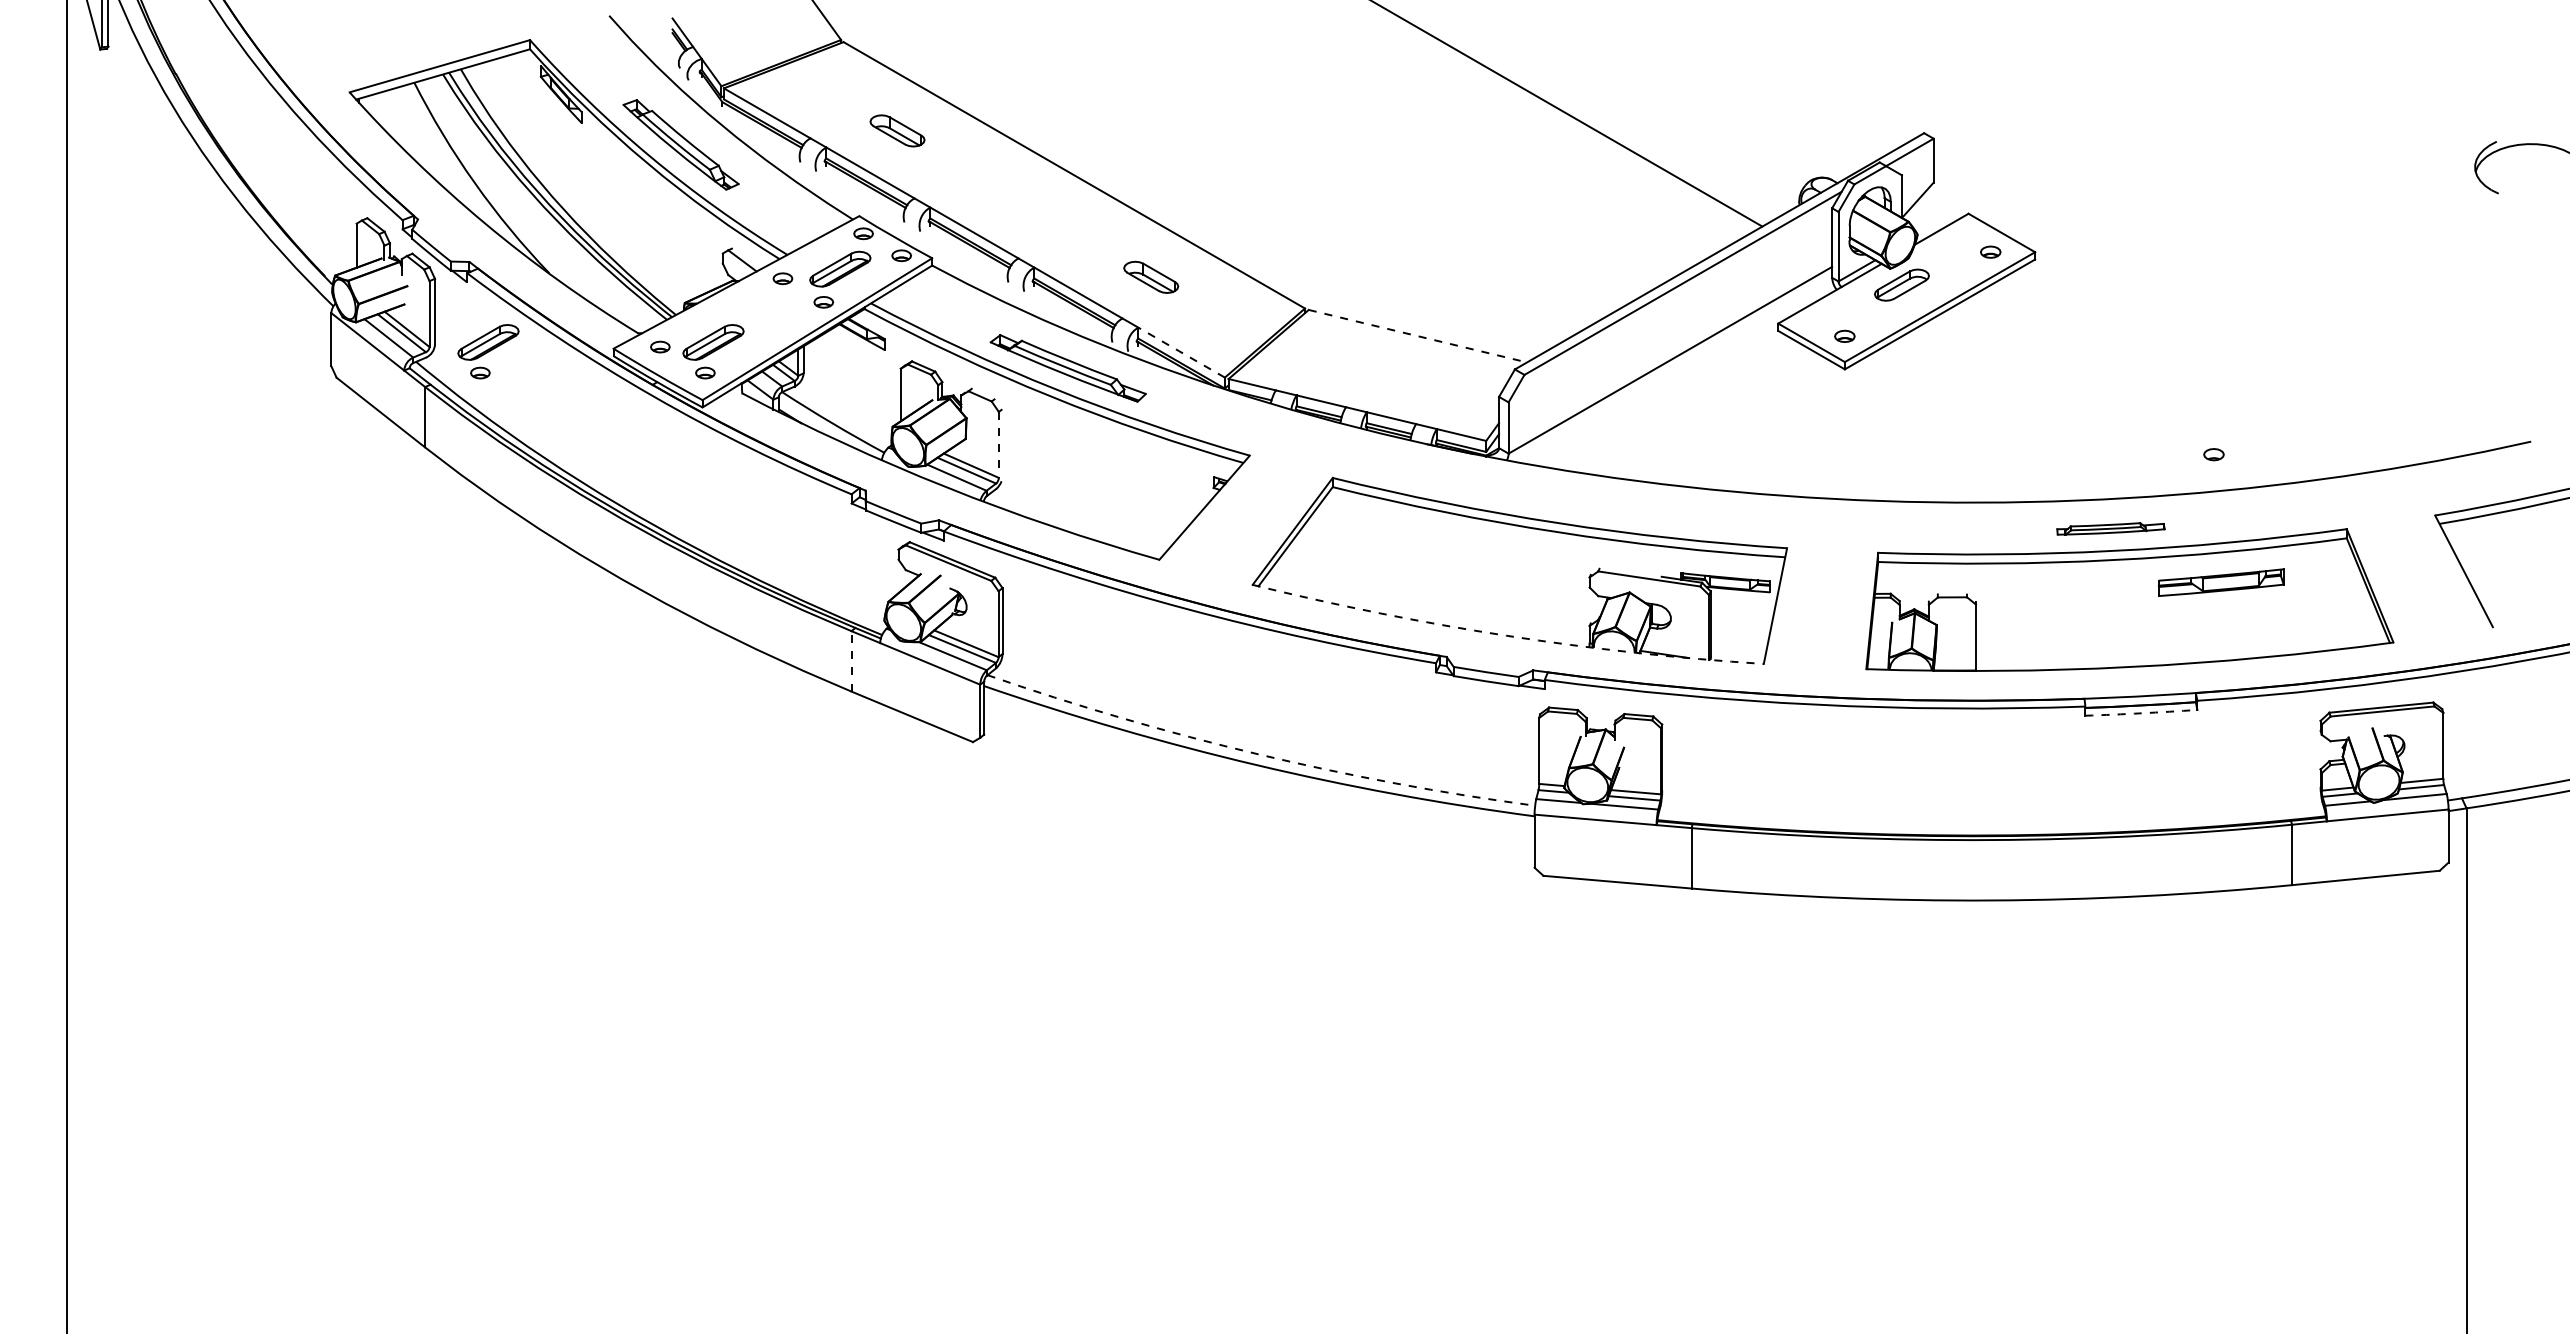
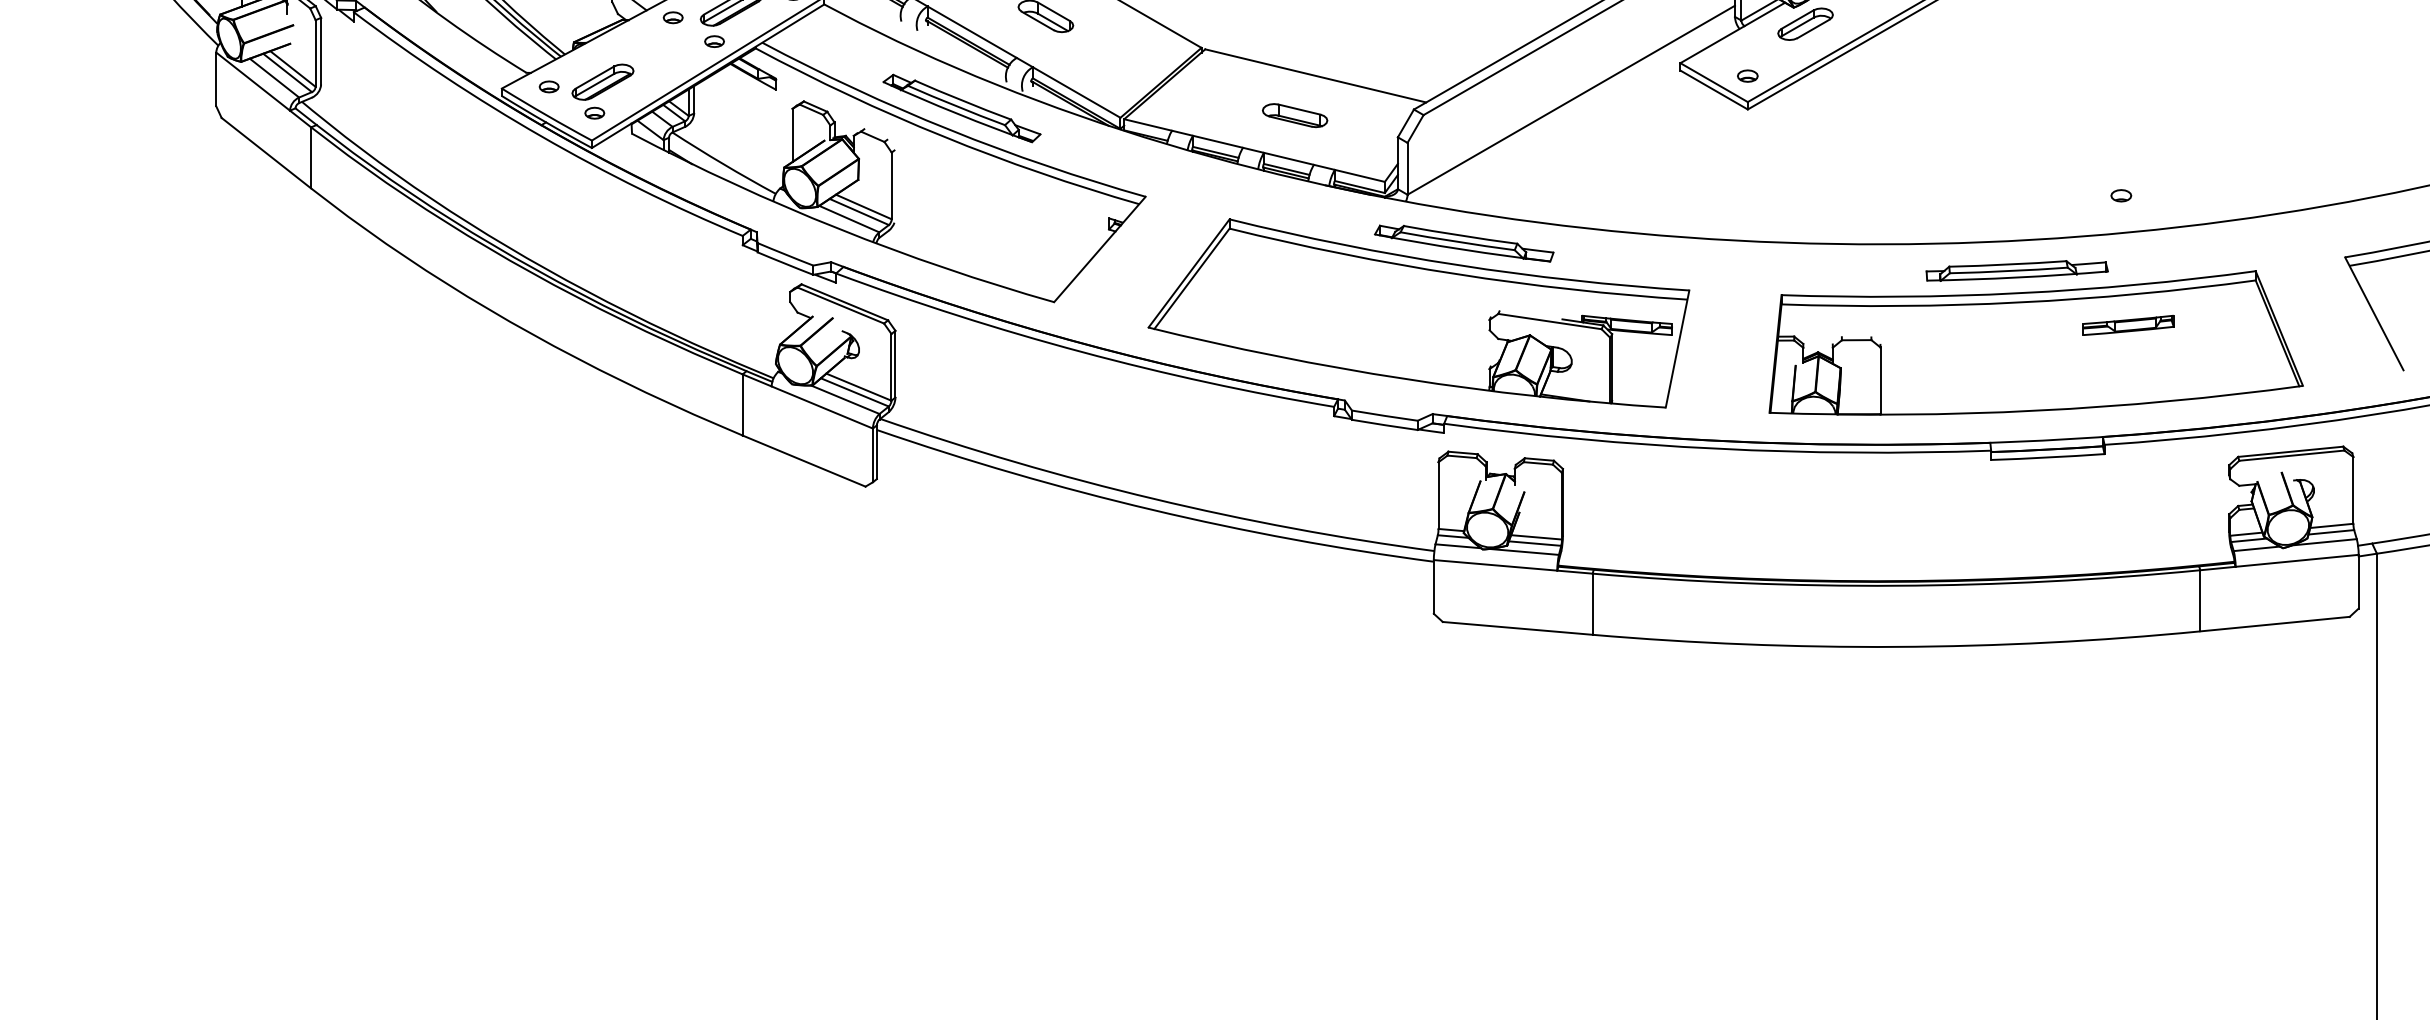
line: (1418, 336) -> (1316, 76), dashed -> solid
part: (488, 351) -> (375, 91), removed
line: (1181, 352) -> (1076, 92), dashed -> solid
part: (1397, 375) -> (1295, 115), added
line: (998, 444) -> (891, 185), dashed -> solid
part: (1564, 501) -> (1464, 243), added
part: (2110, 528) -> (2016, 270), size x1.67
part: (2220, 582) -> (2127, 325), size x0.71
arc: (1506, 635) -> (1405, 378), dashed -> solid
line: (851, 660) -> (742, 404), dashed -> solid
arc: (2141, 713) -> (2047, 457), dashed -> solid
arc: (1258, 754) -> (1154, 499), dashed -> solid

